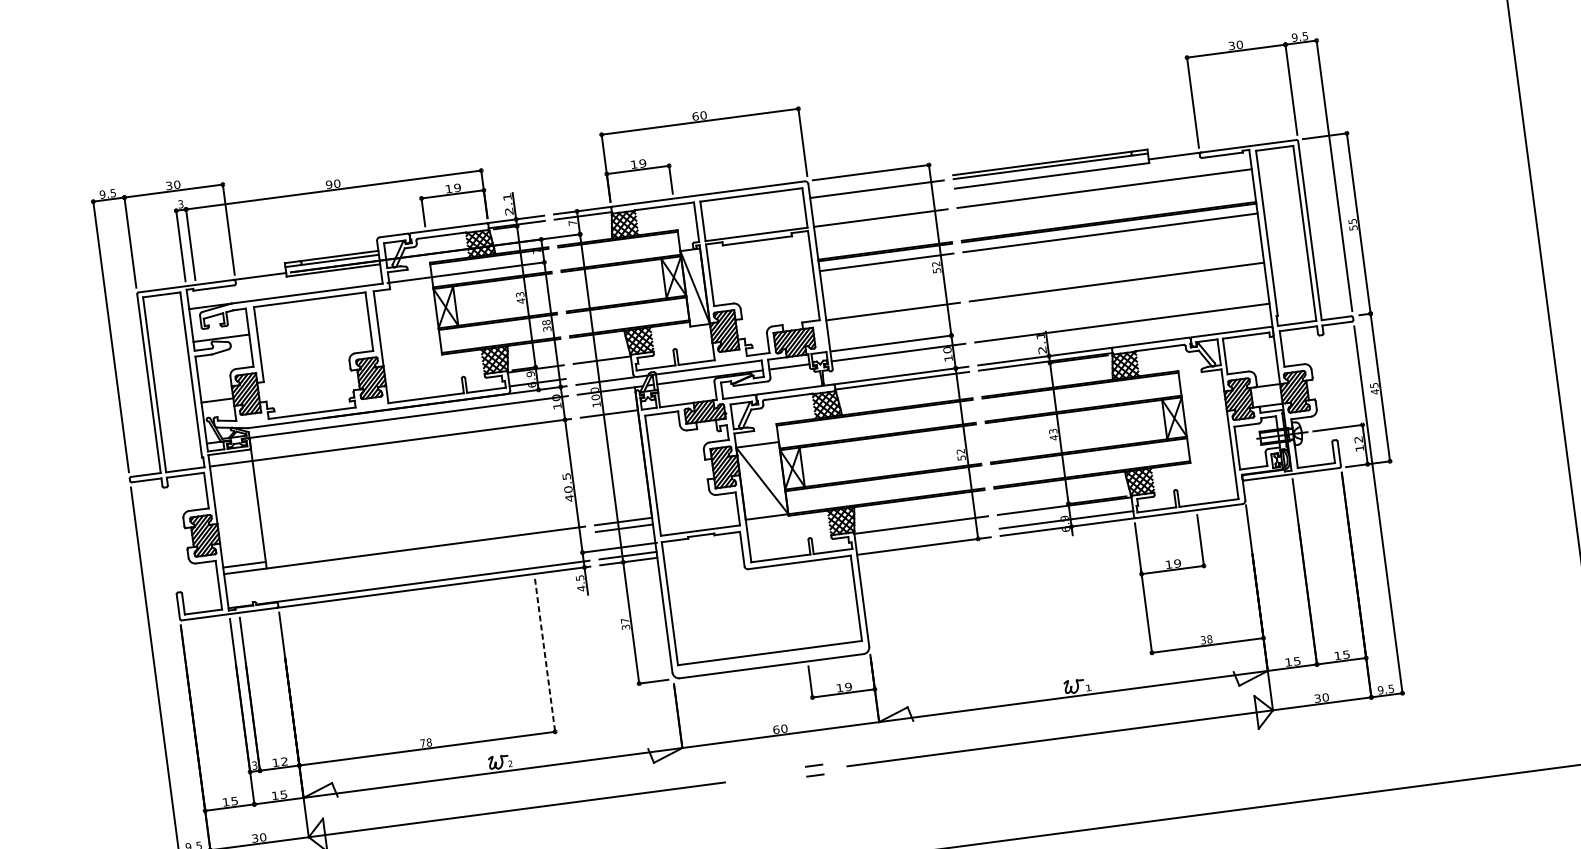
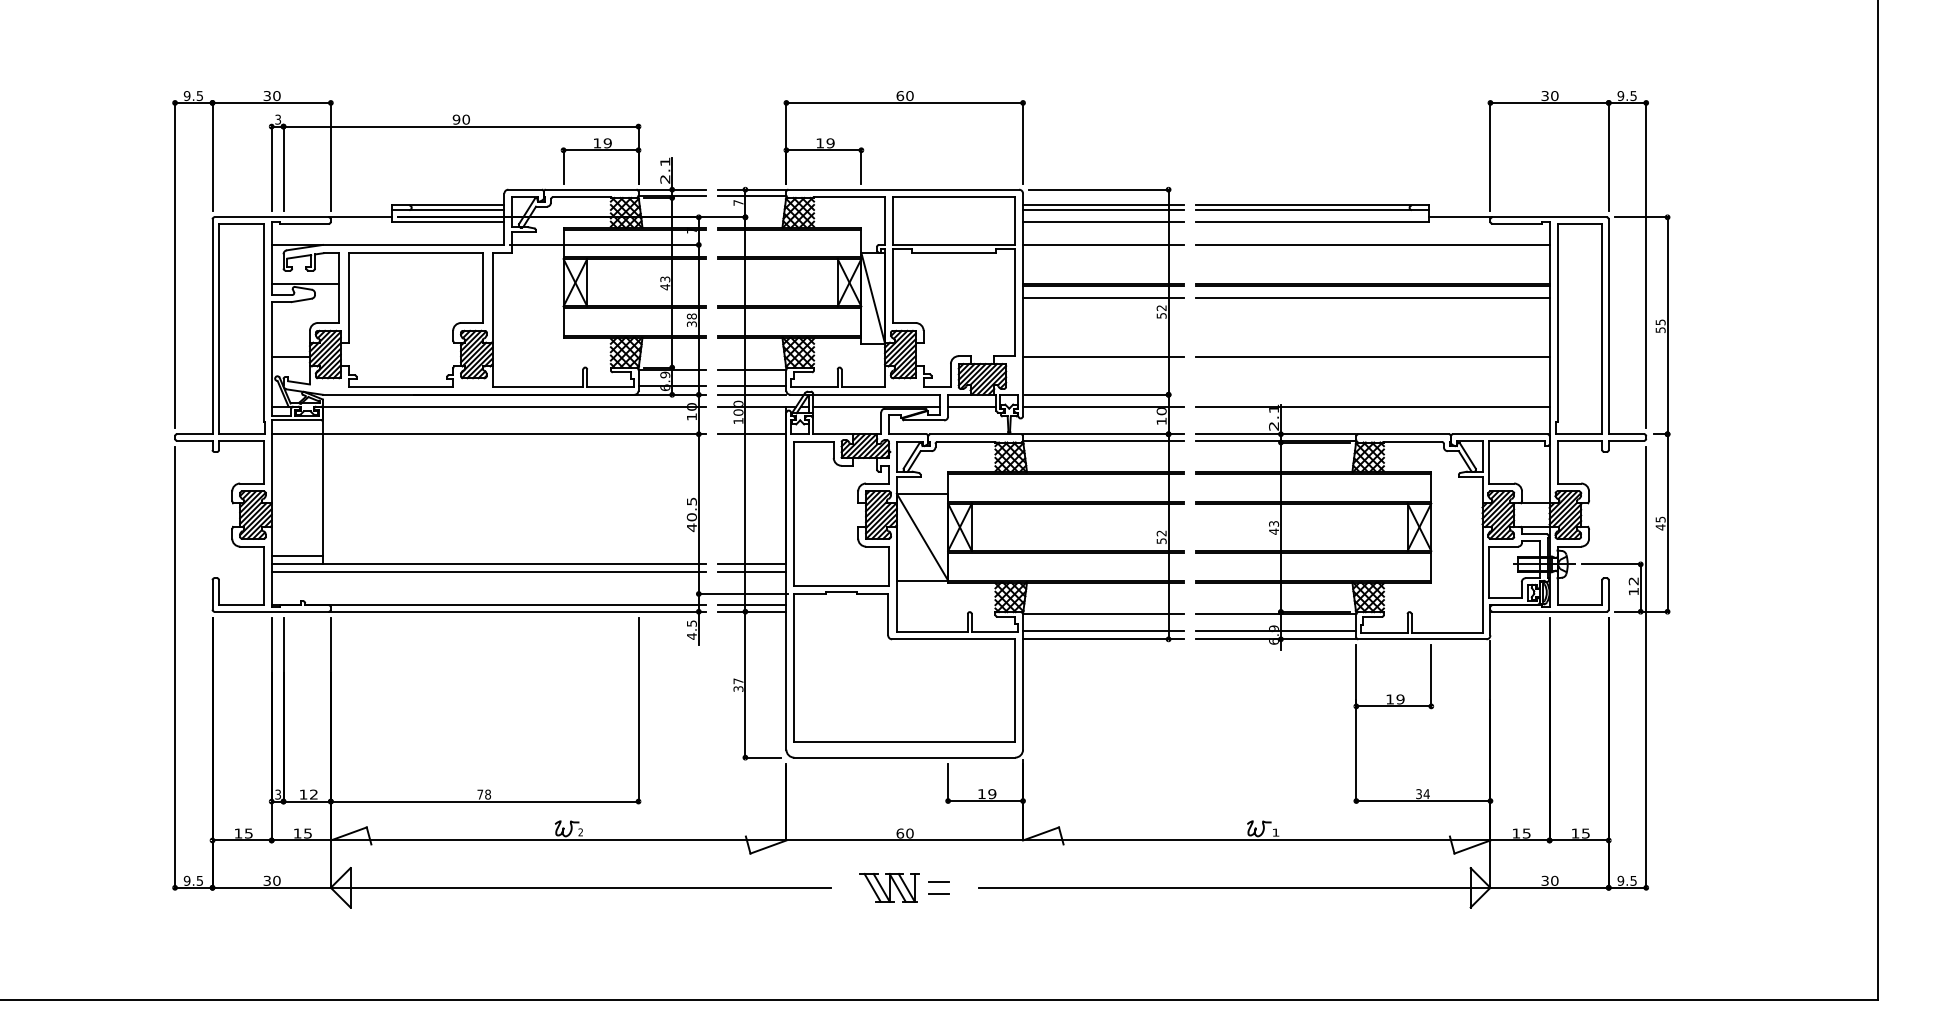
line: (876, 185) -> (1103, 205), added
line: (878, 198) -> (1103, 221), added
line: (603, 374) -> (751, 386), added
line: (923, 538) -> (1103, 630), added
line: (405, 556) -> (488, 571), added
text: (1209, 639) -> (1426, 794), 38 -> 34
line: (545, 655) -> (638, 709), dashed -> solid
part: (773, 775) -> (889, 887), added

